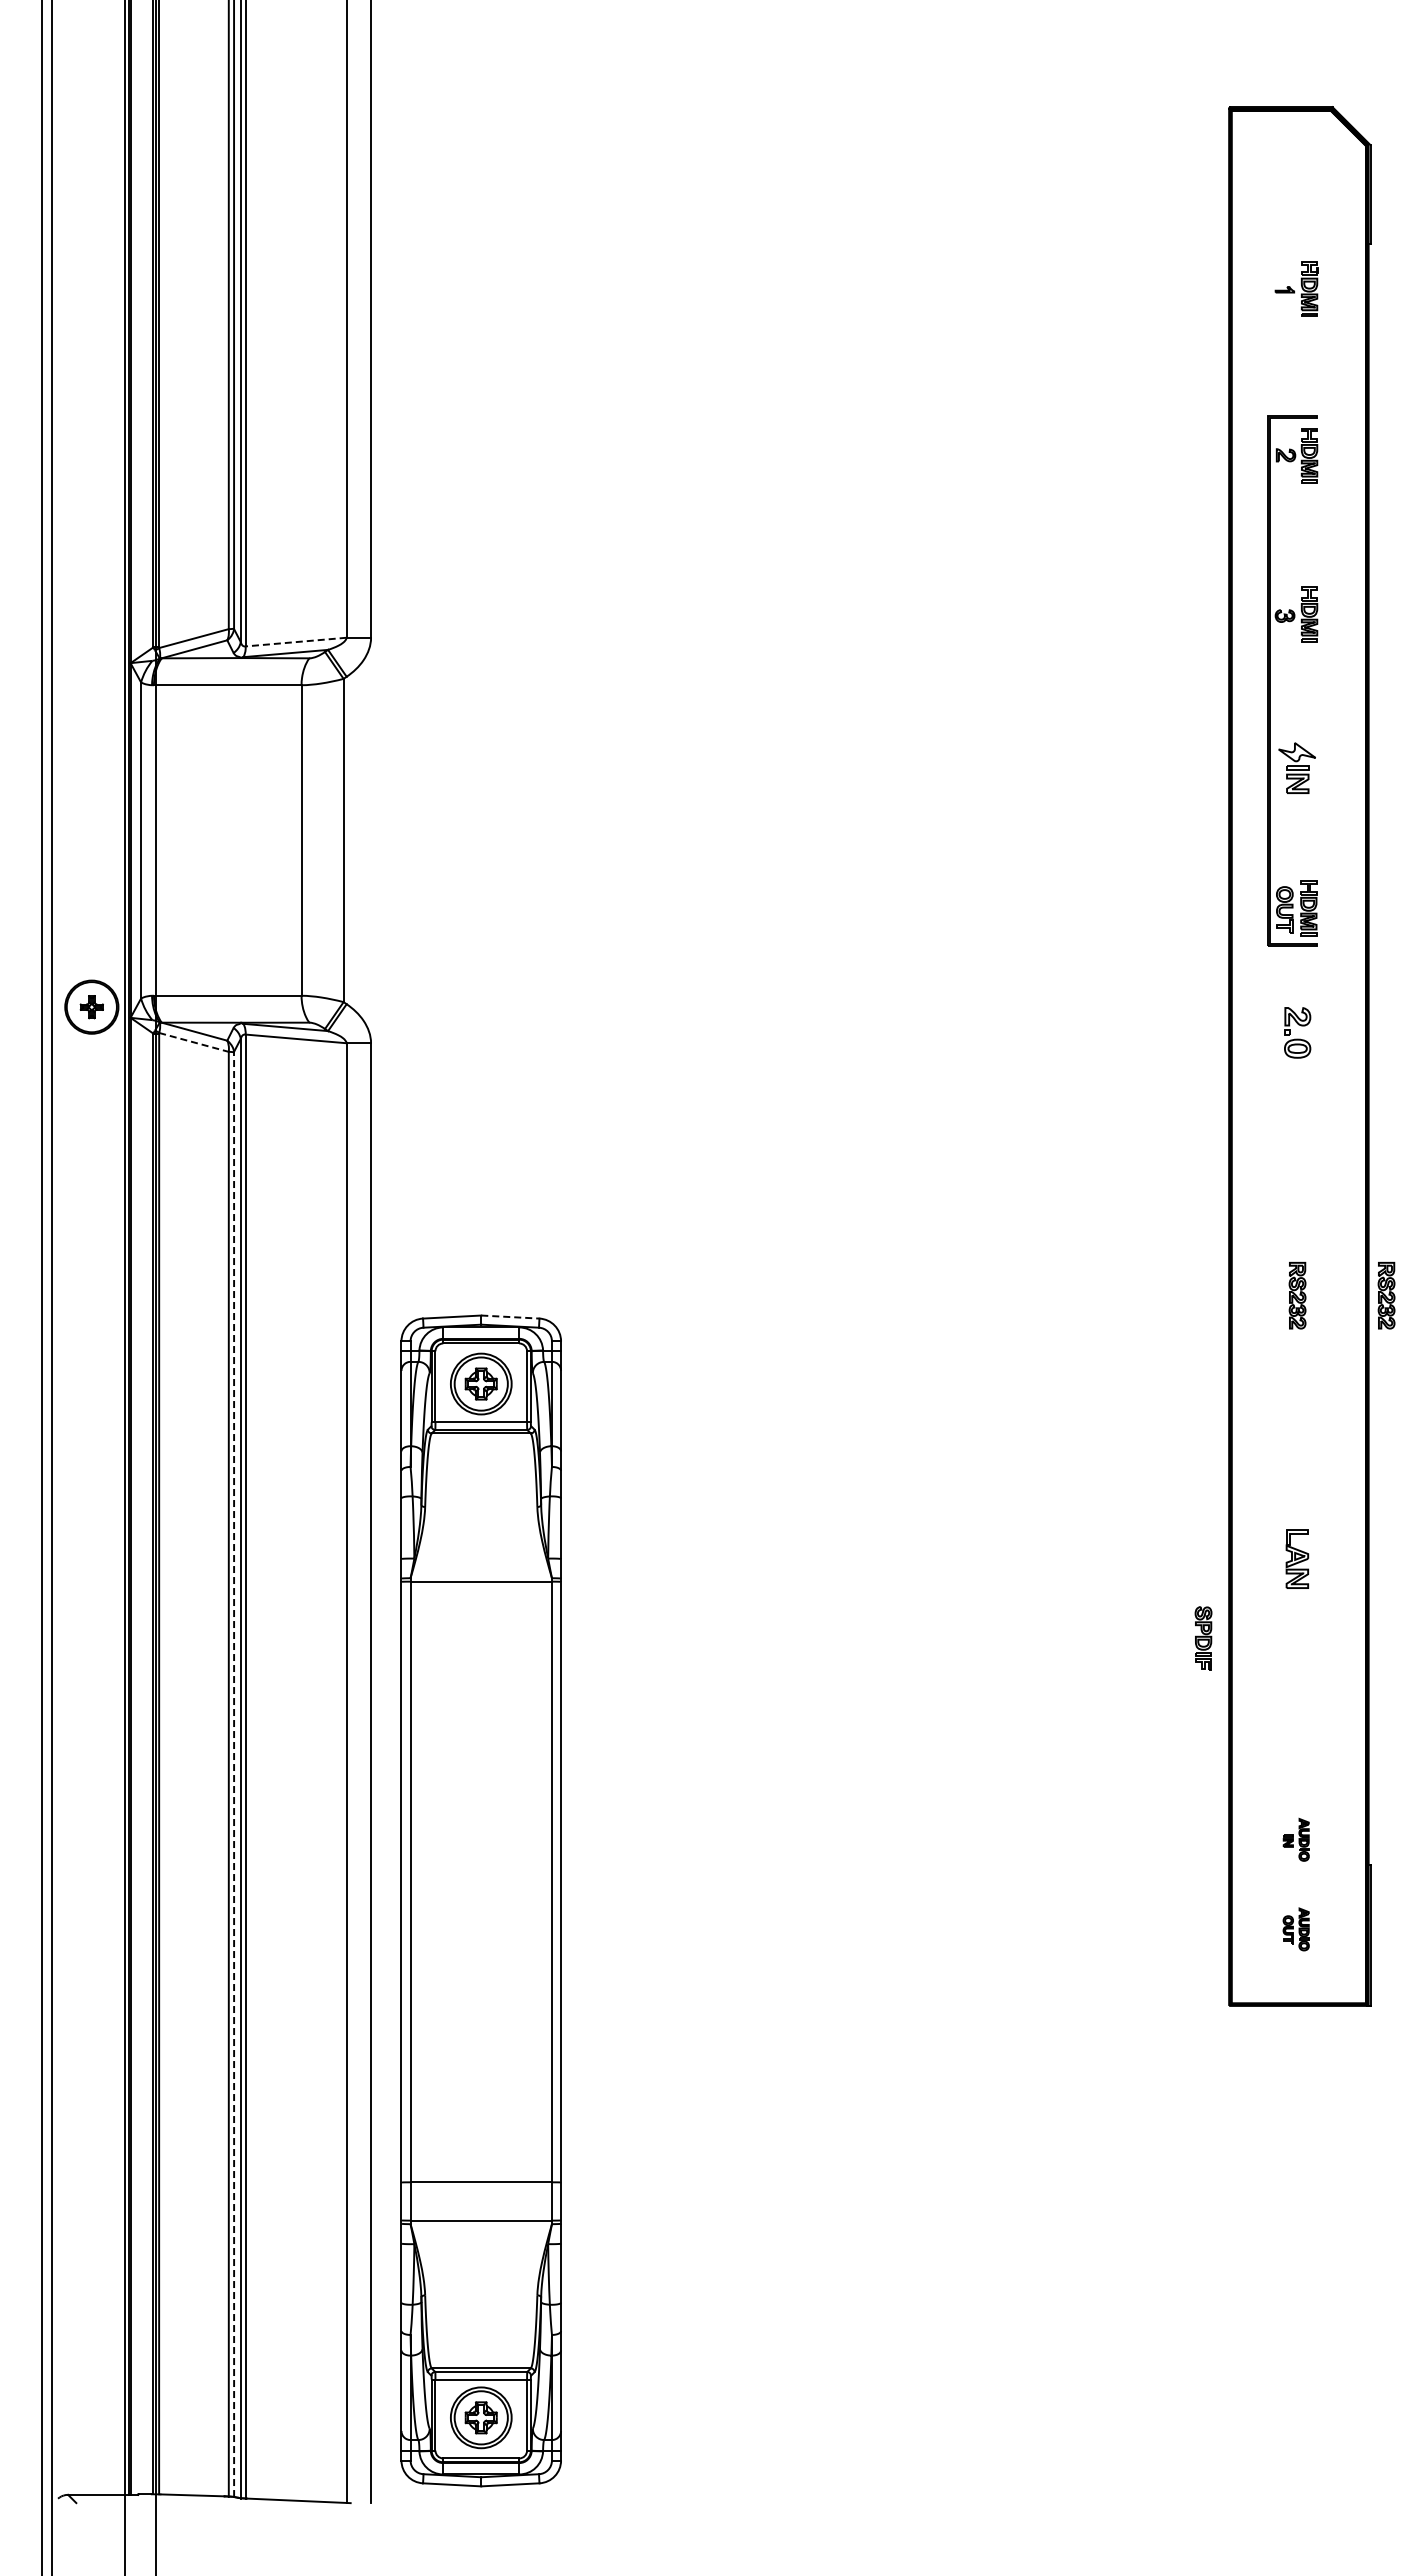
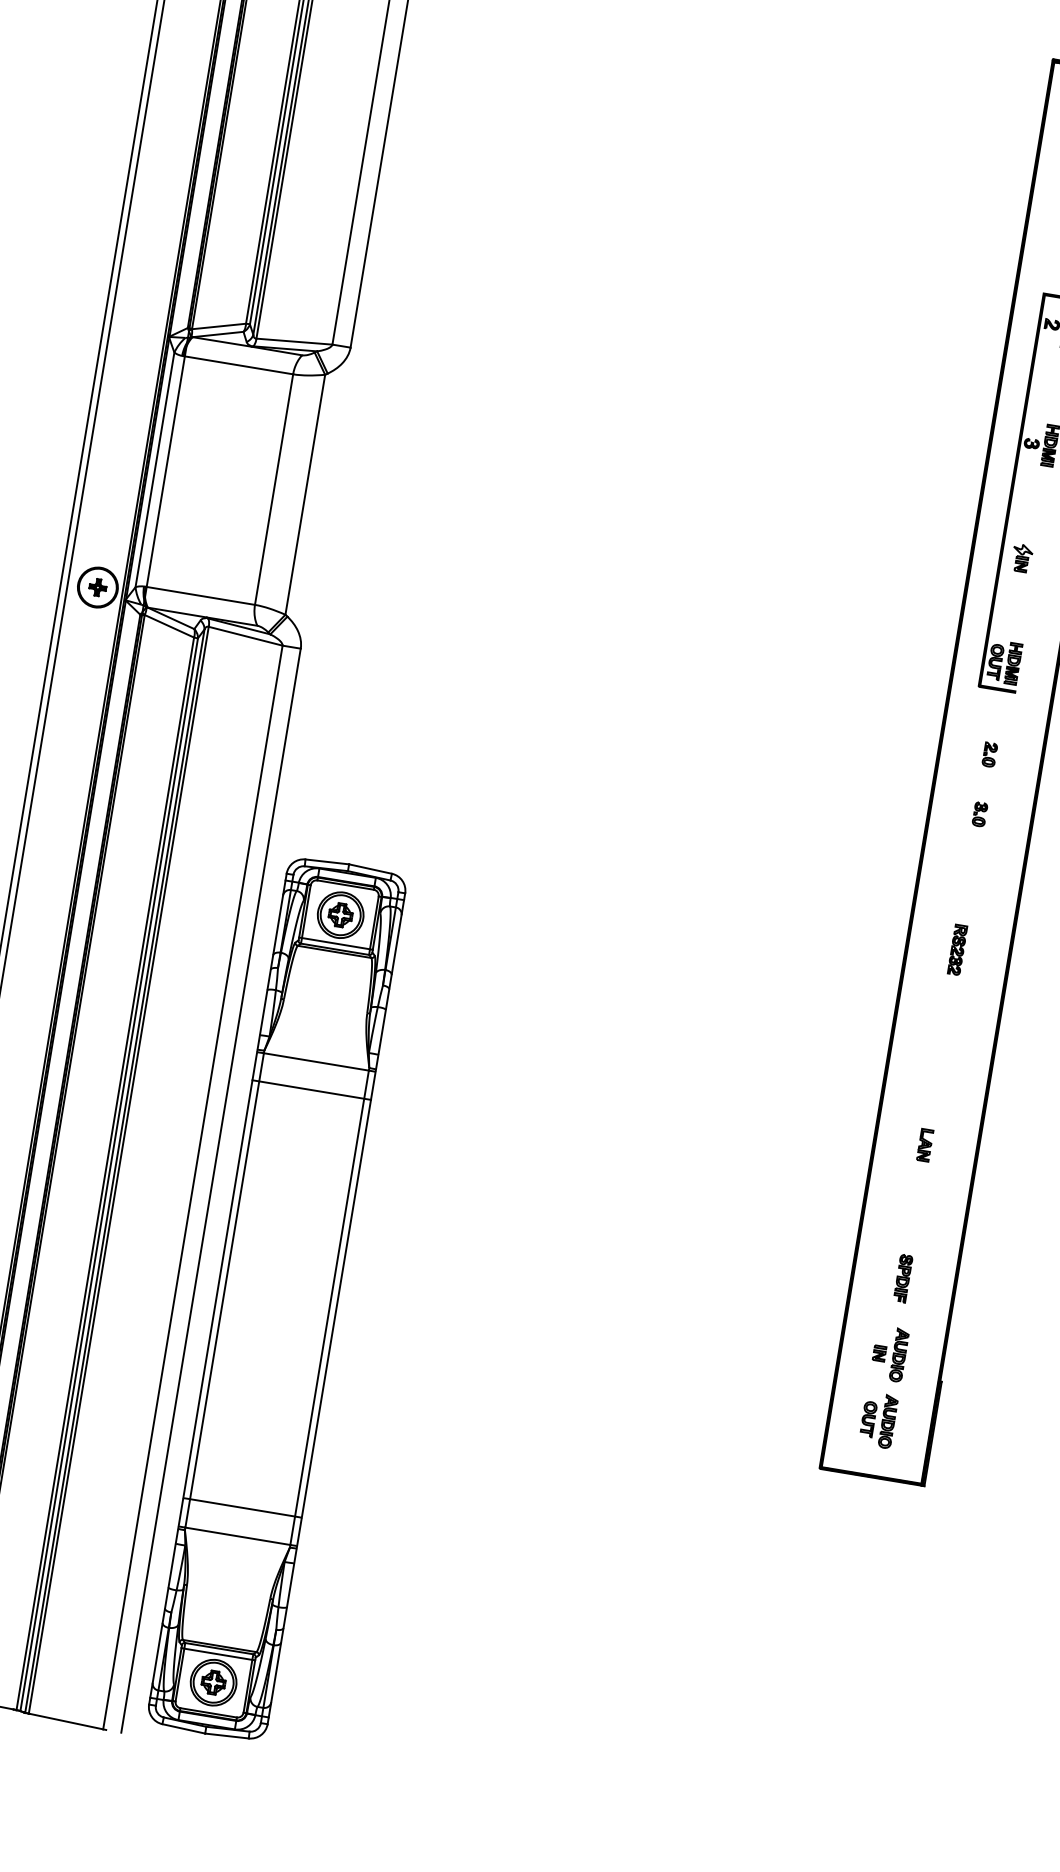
line: (296, 642) -> (294, 341), dashed -> solid
part: (1296, 767) -> (1021, 557), size x0.71
part: (1297, 1032) -> (989, 754), size x0.62
line: (194, 1042) -> (169, 626), dashed -> solid
part: (1297, 1112) -> (980, 813), added
part: (1386, 1295) -> (1023, 960), removed
line: (510, 1317) -> (370, 869), dashed -> solid
part: (1297, 1558) -> (925, 1145), size x0.71
line: (481, 1619) -> (311, 1090), added
part: (1203, 1638) -> (903, 1278), moved
line: (234, 1774) -> (109, 1174), dashed -> solid
part: (1296, 1839) -> (889, 1353), size x1.67
part: (1296, 1929) -> (878, 1420), size x1.67

